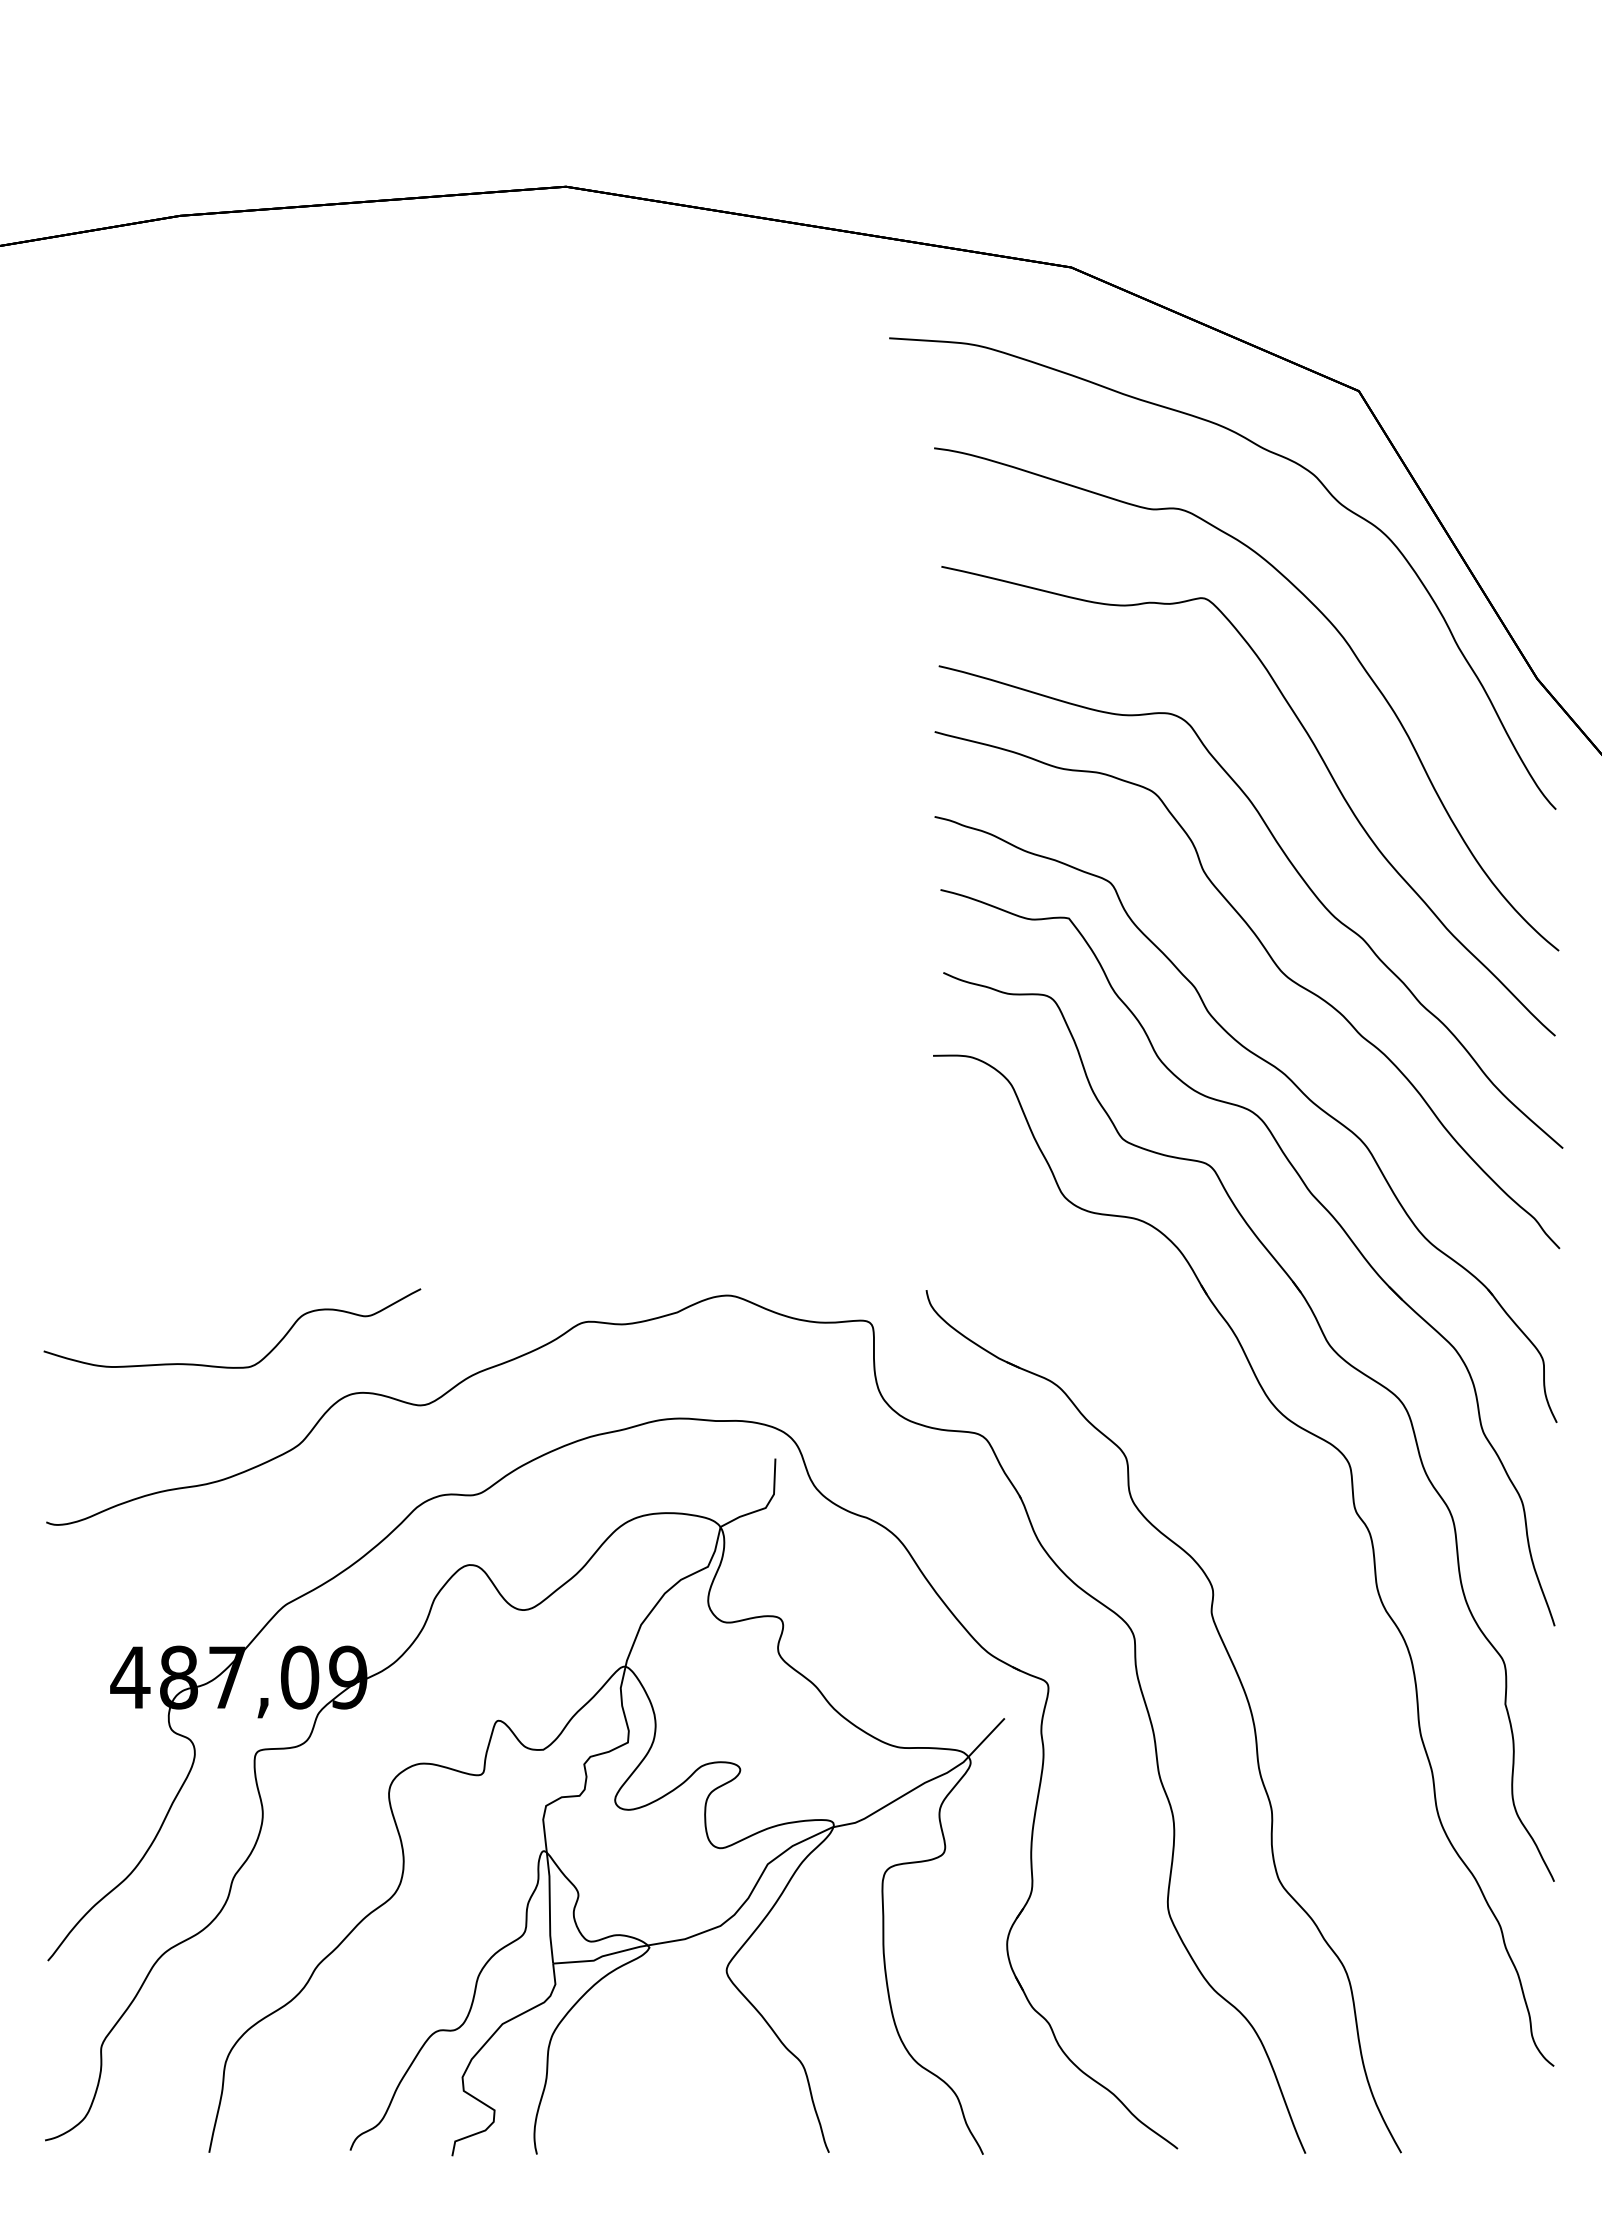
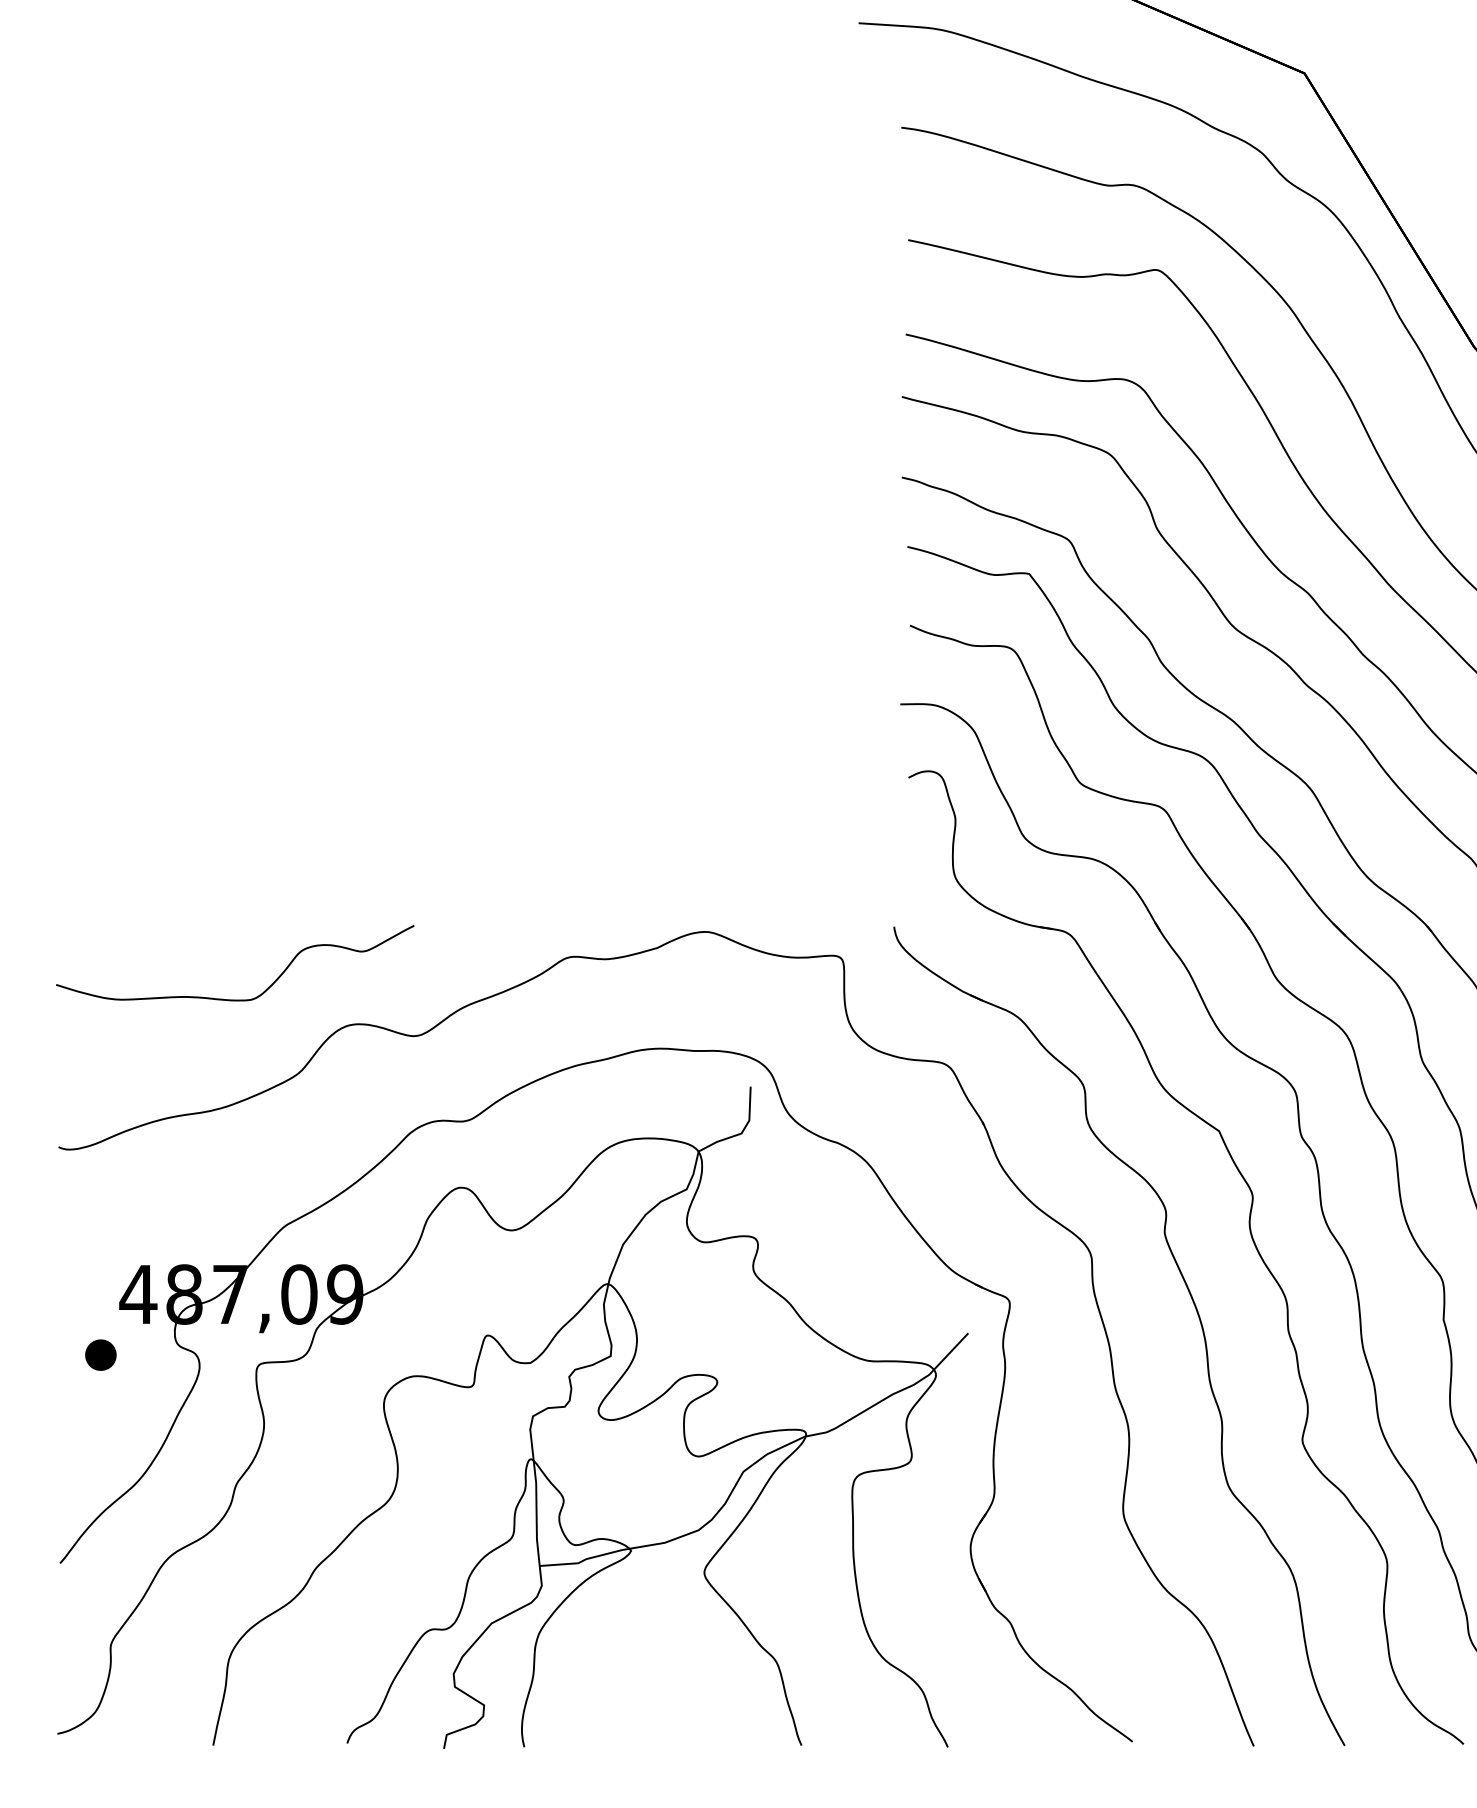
part: (1302, 1617) -> (1250, 1237), added
part: (90, 1741) -> (100, 1355), added

